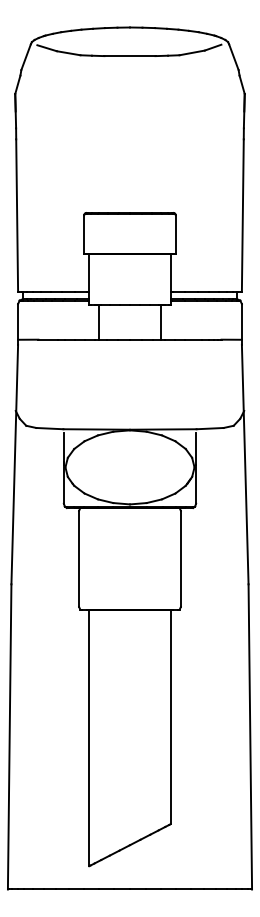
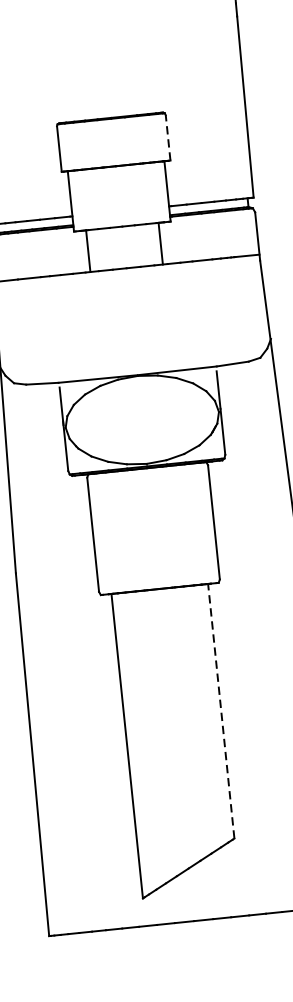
line: (175, 234) -> (167, 137), solid -> dashed
line: (170, 716) -> (220, 710), solid -> dashed

